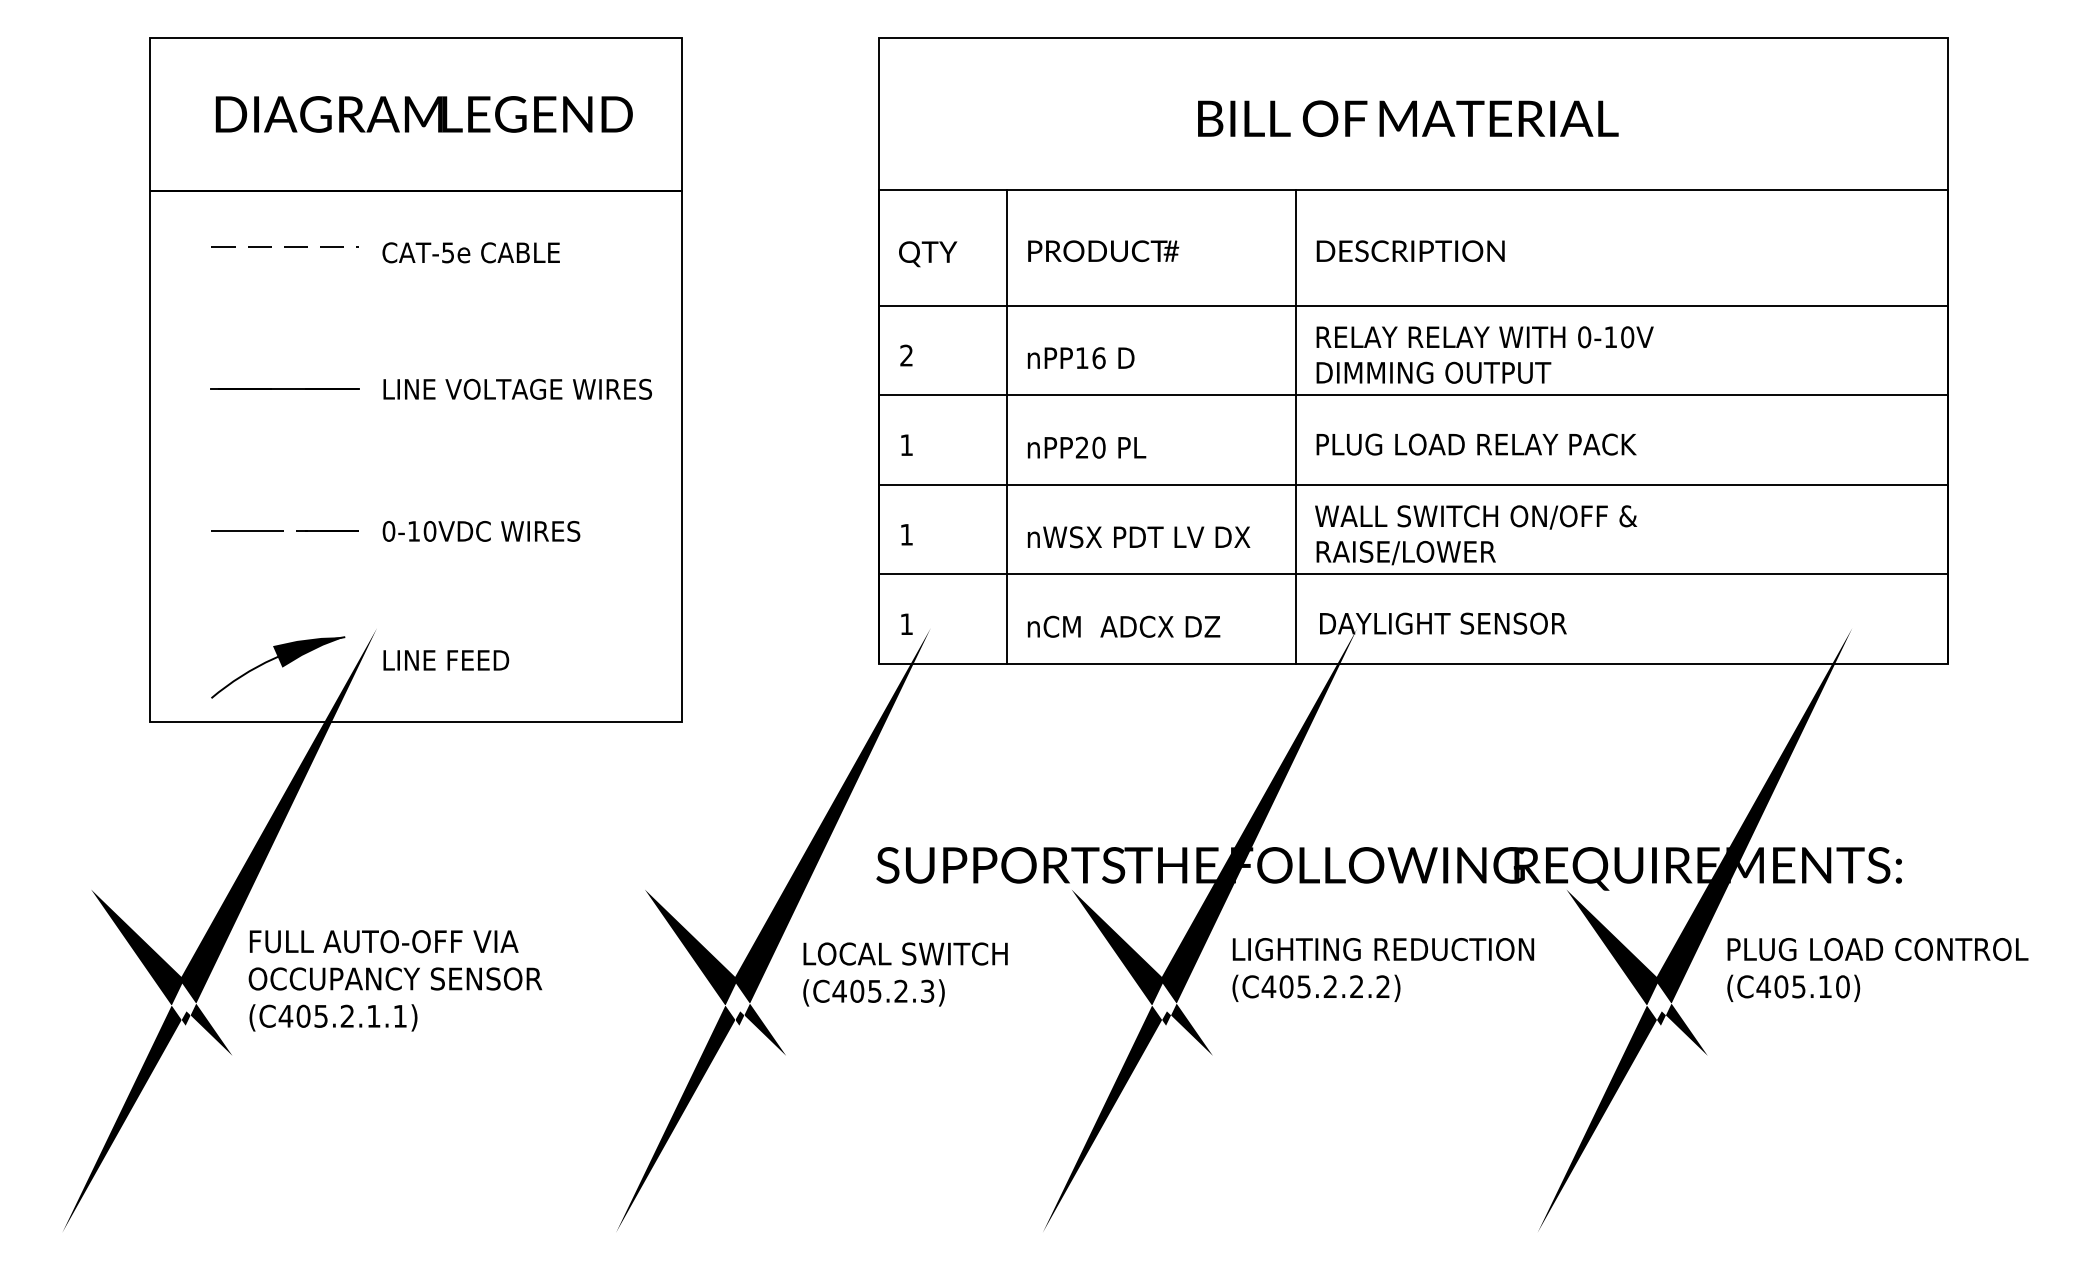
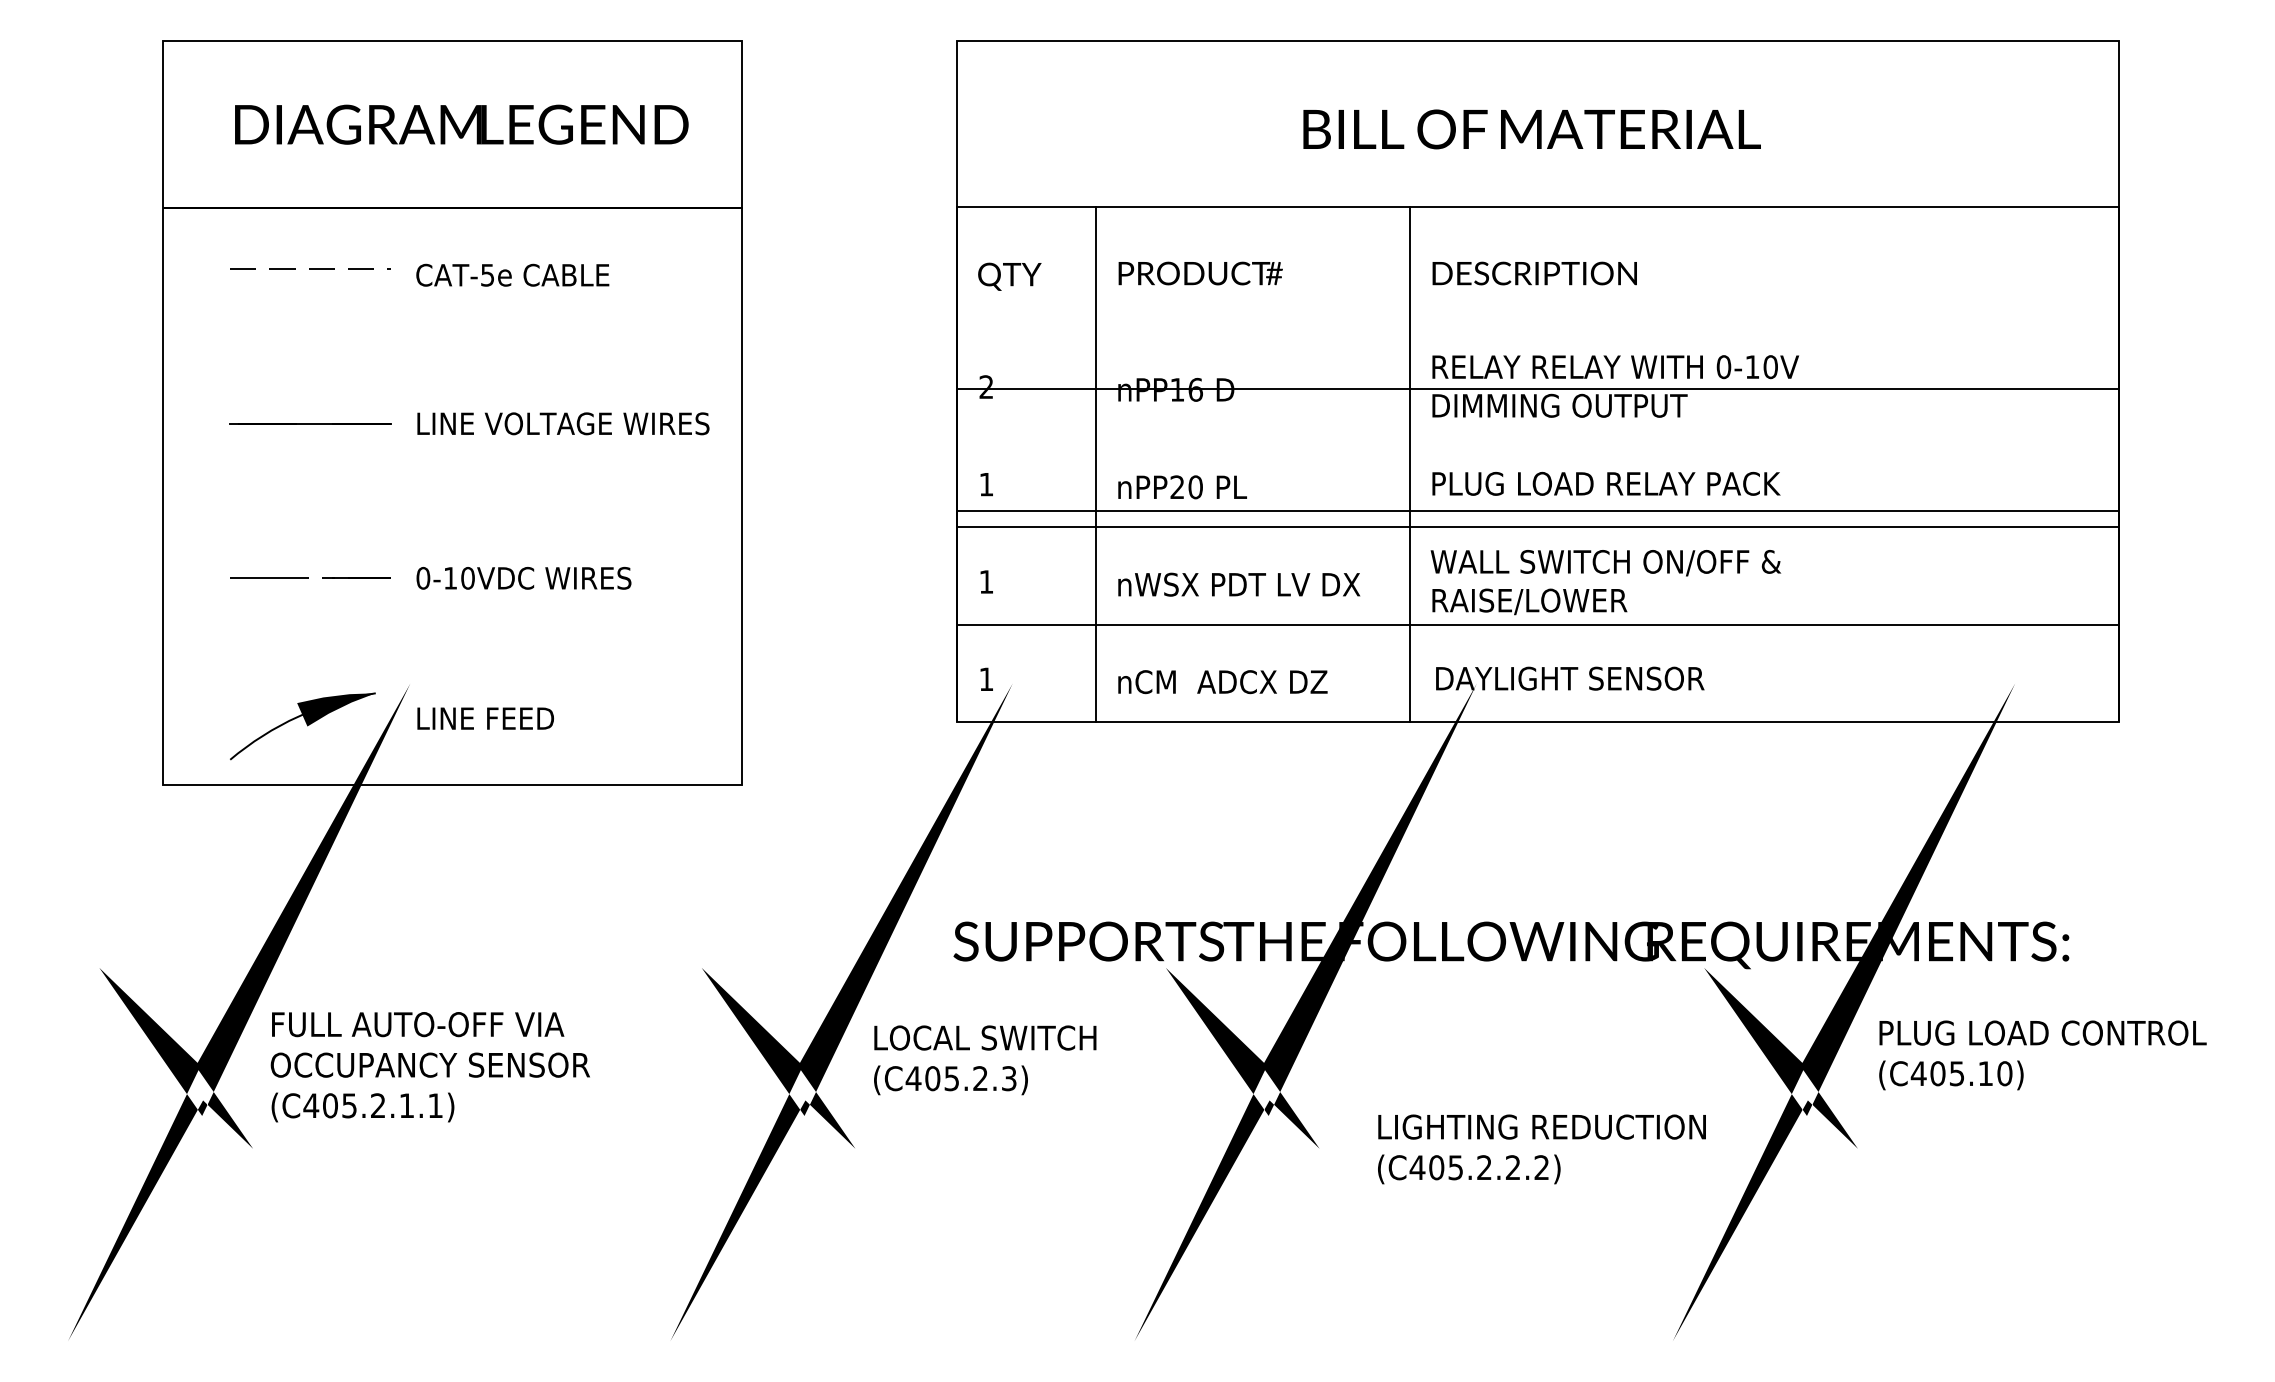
line: (1413, 305) -> (1537, 388), moved
line: (1413, 395) -> (1537, 511), moved
text: (1382, 970) -> (1541, 1149), moved

